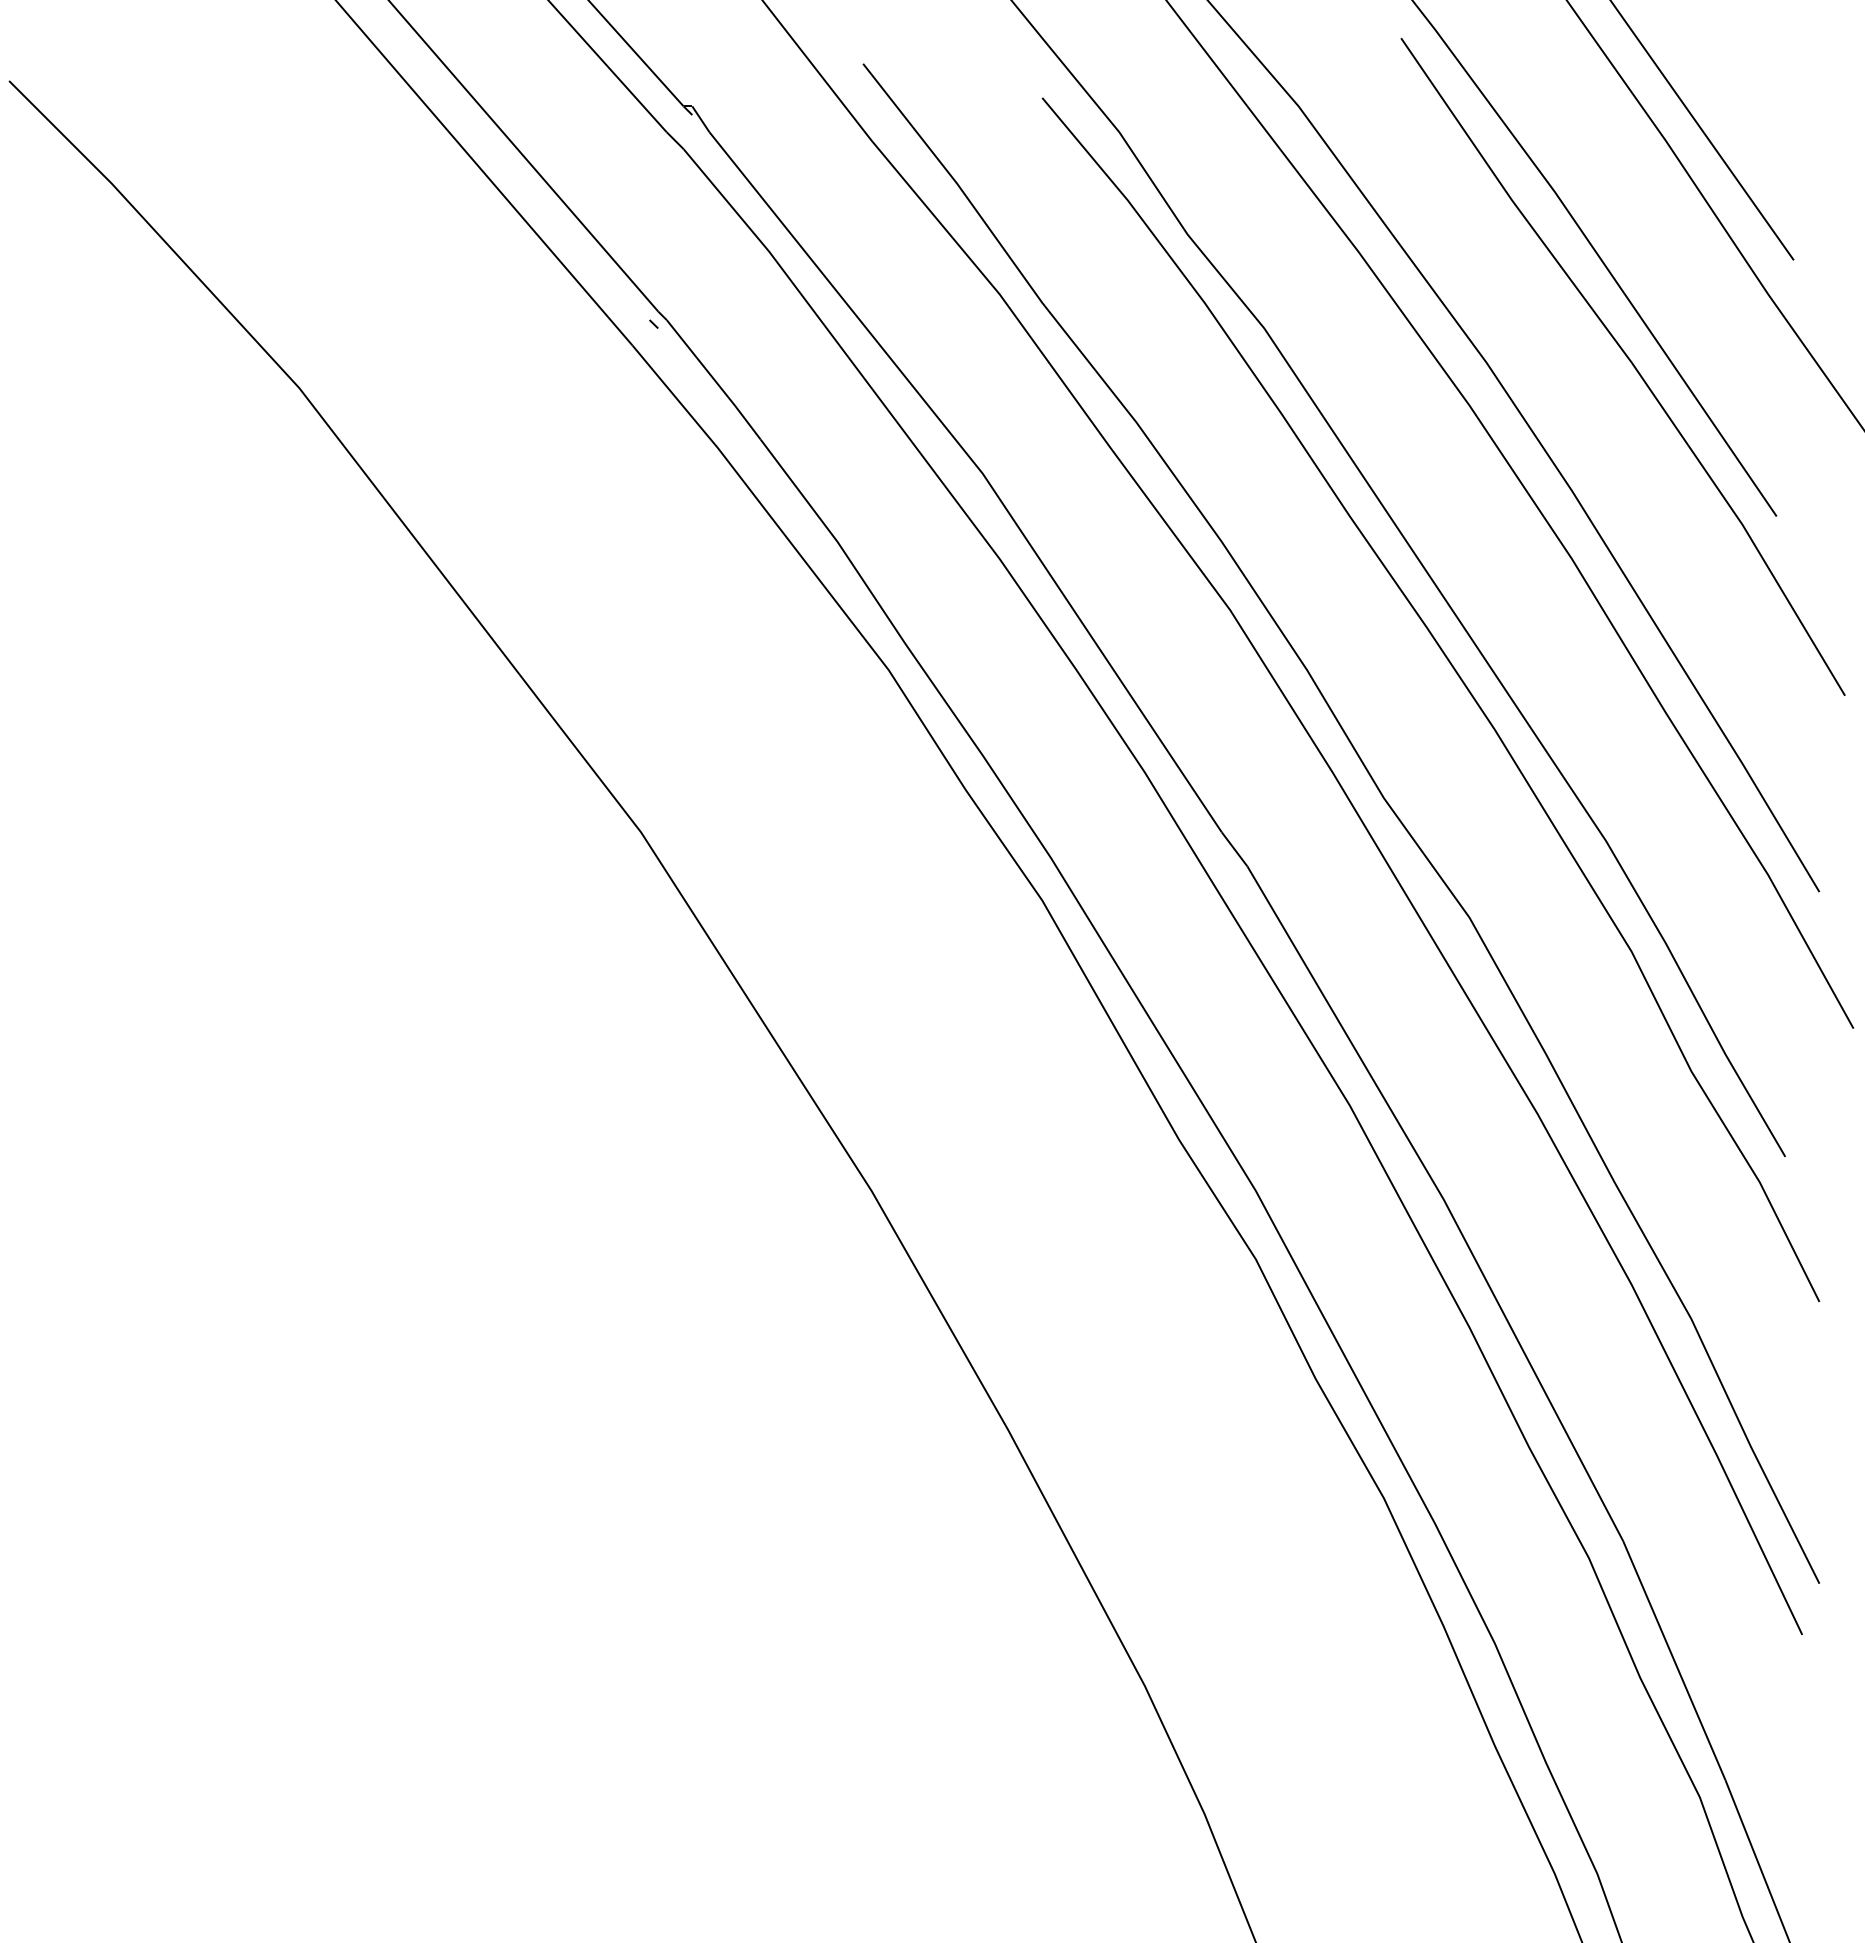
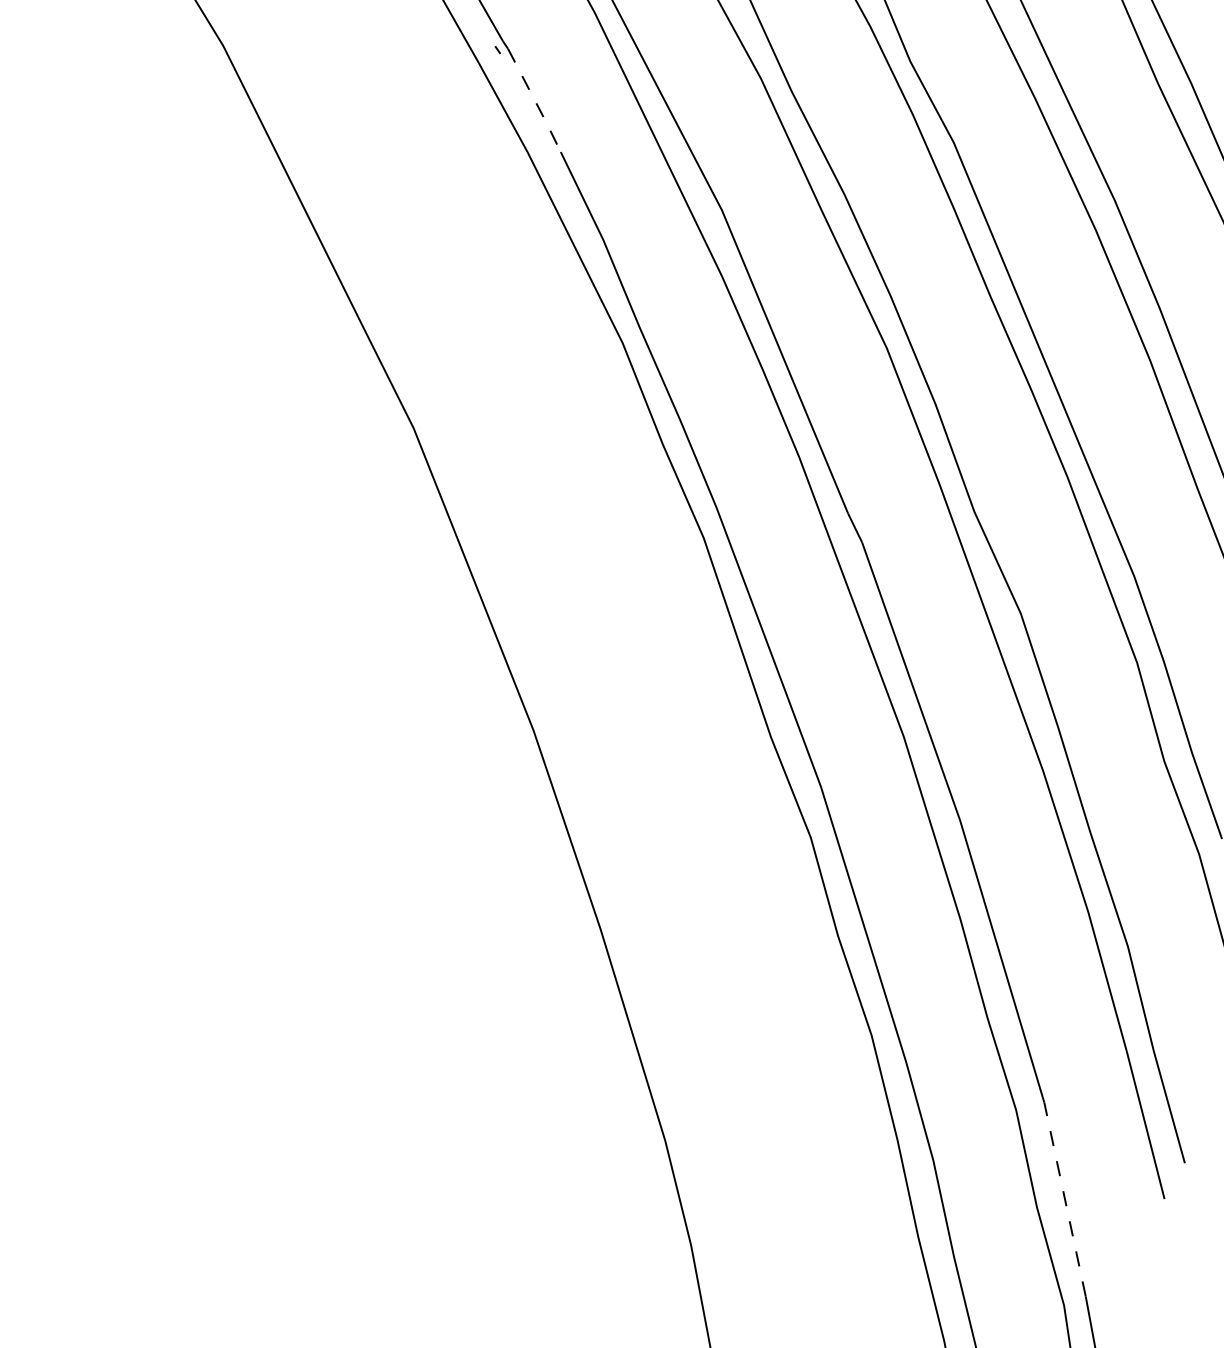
line: (714, 379) -> (535, 100), solid -> dashed
line: (1674, 1660) -> (1065, 1199), solid -> dashed

